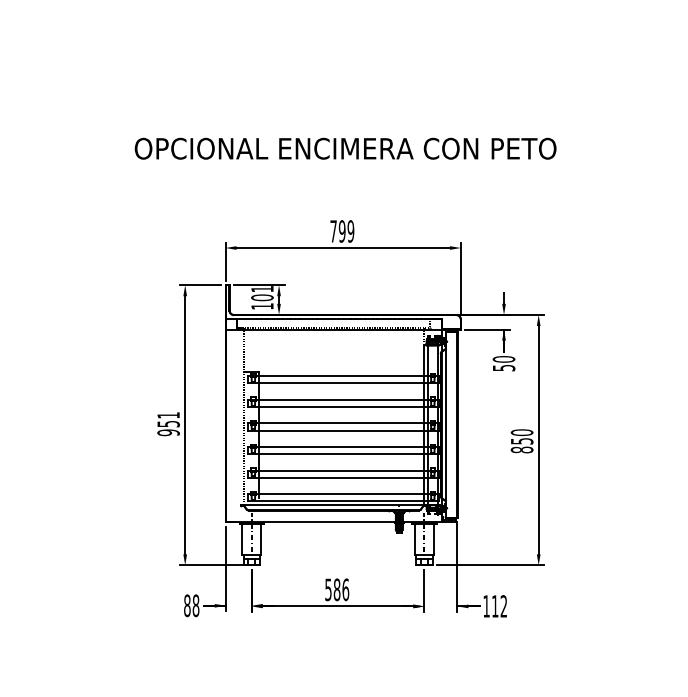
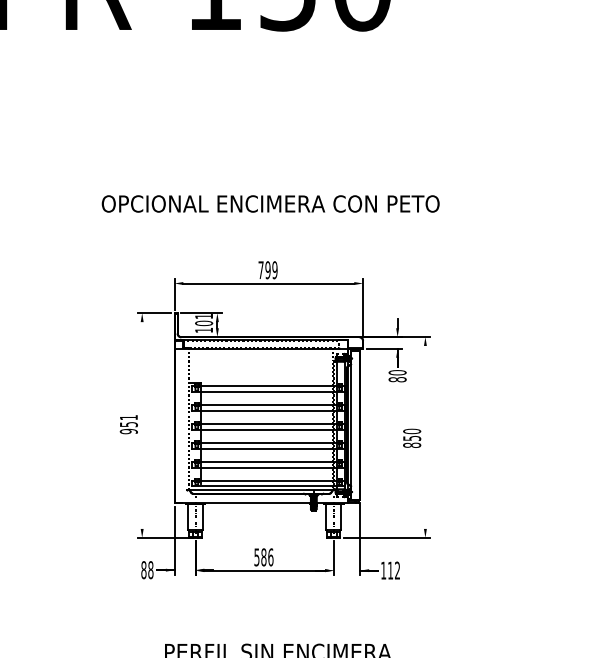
text: (503, 367) -> (397, 379), 50 -> 80
line: (185, 425) -> (142, 425), removed
line: (538, 438) -> (425, 436), removed

